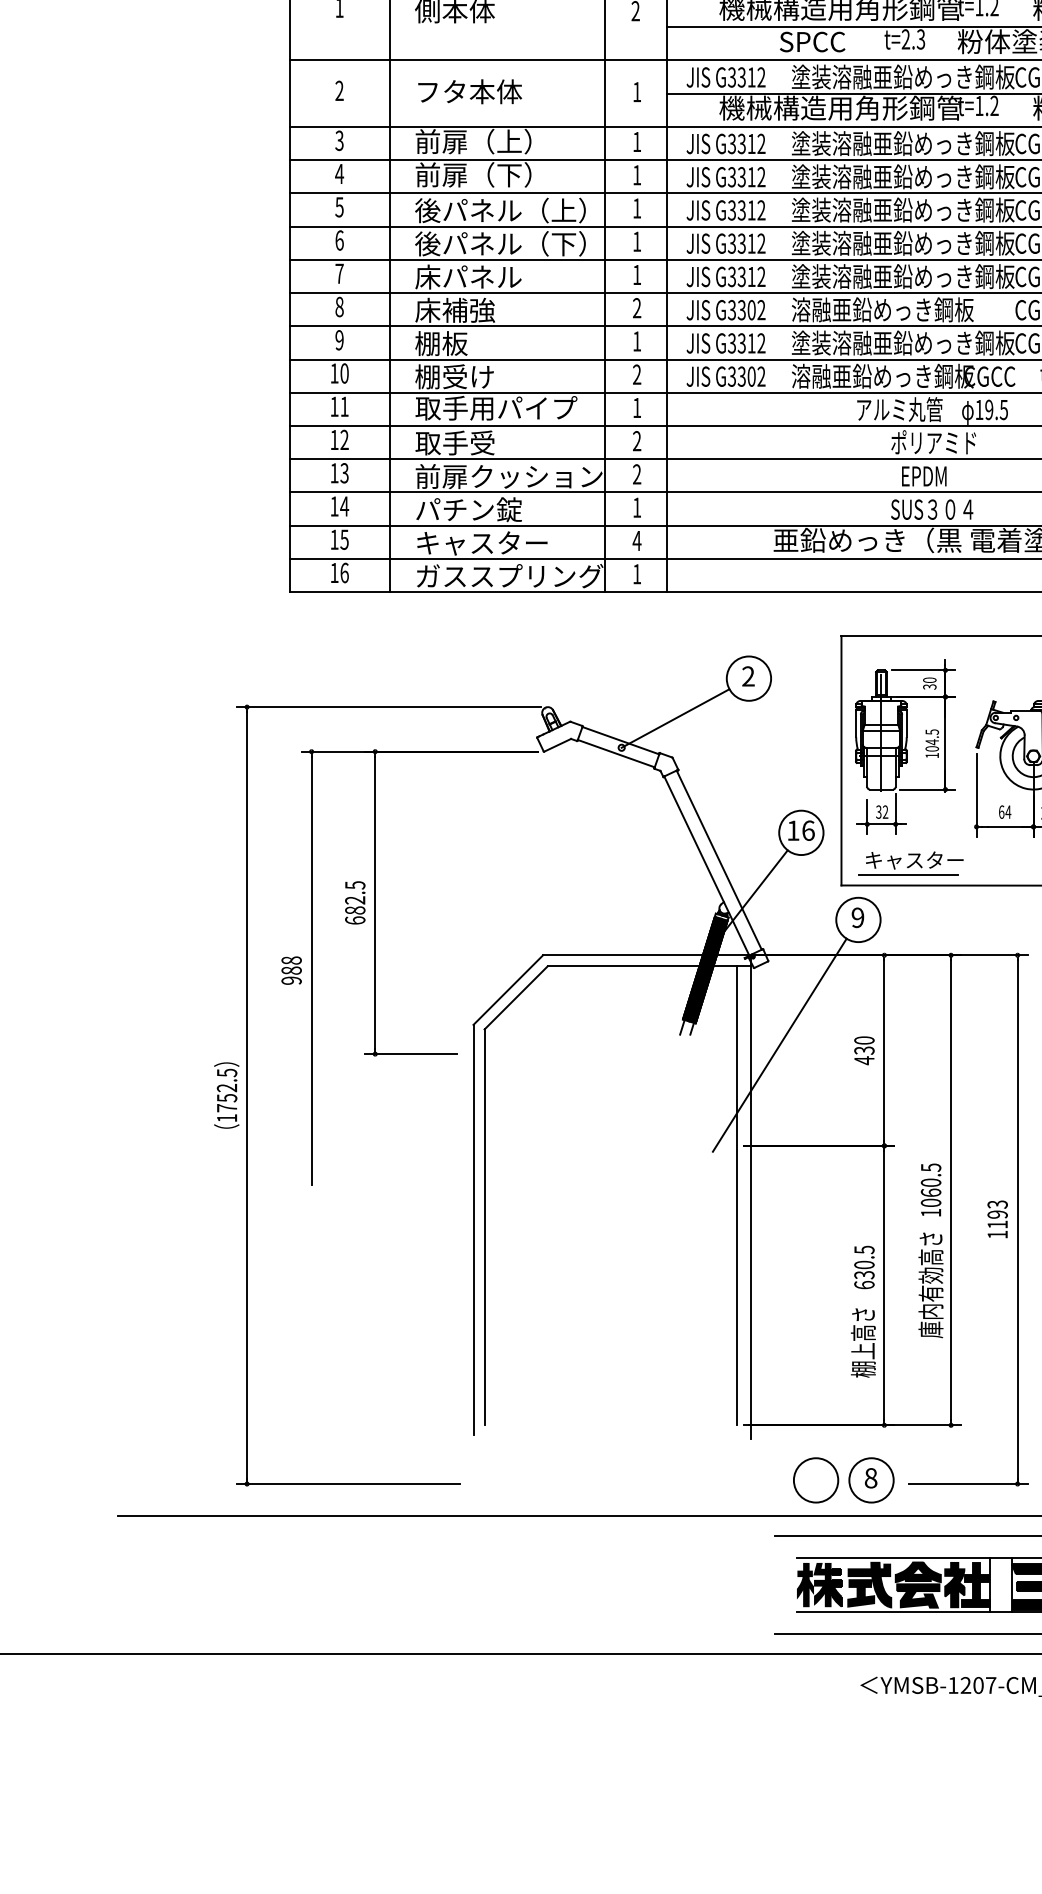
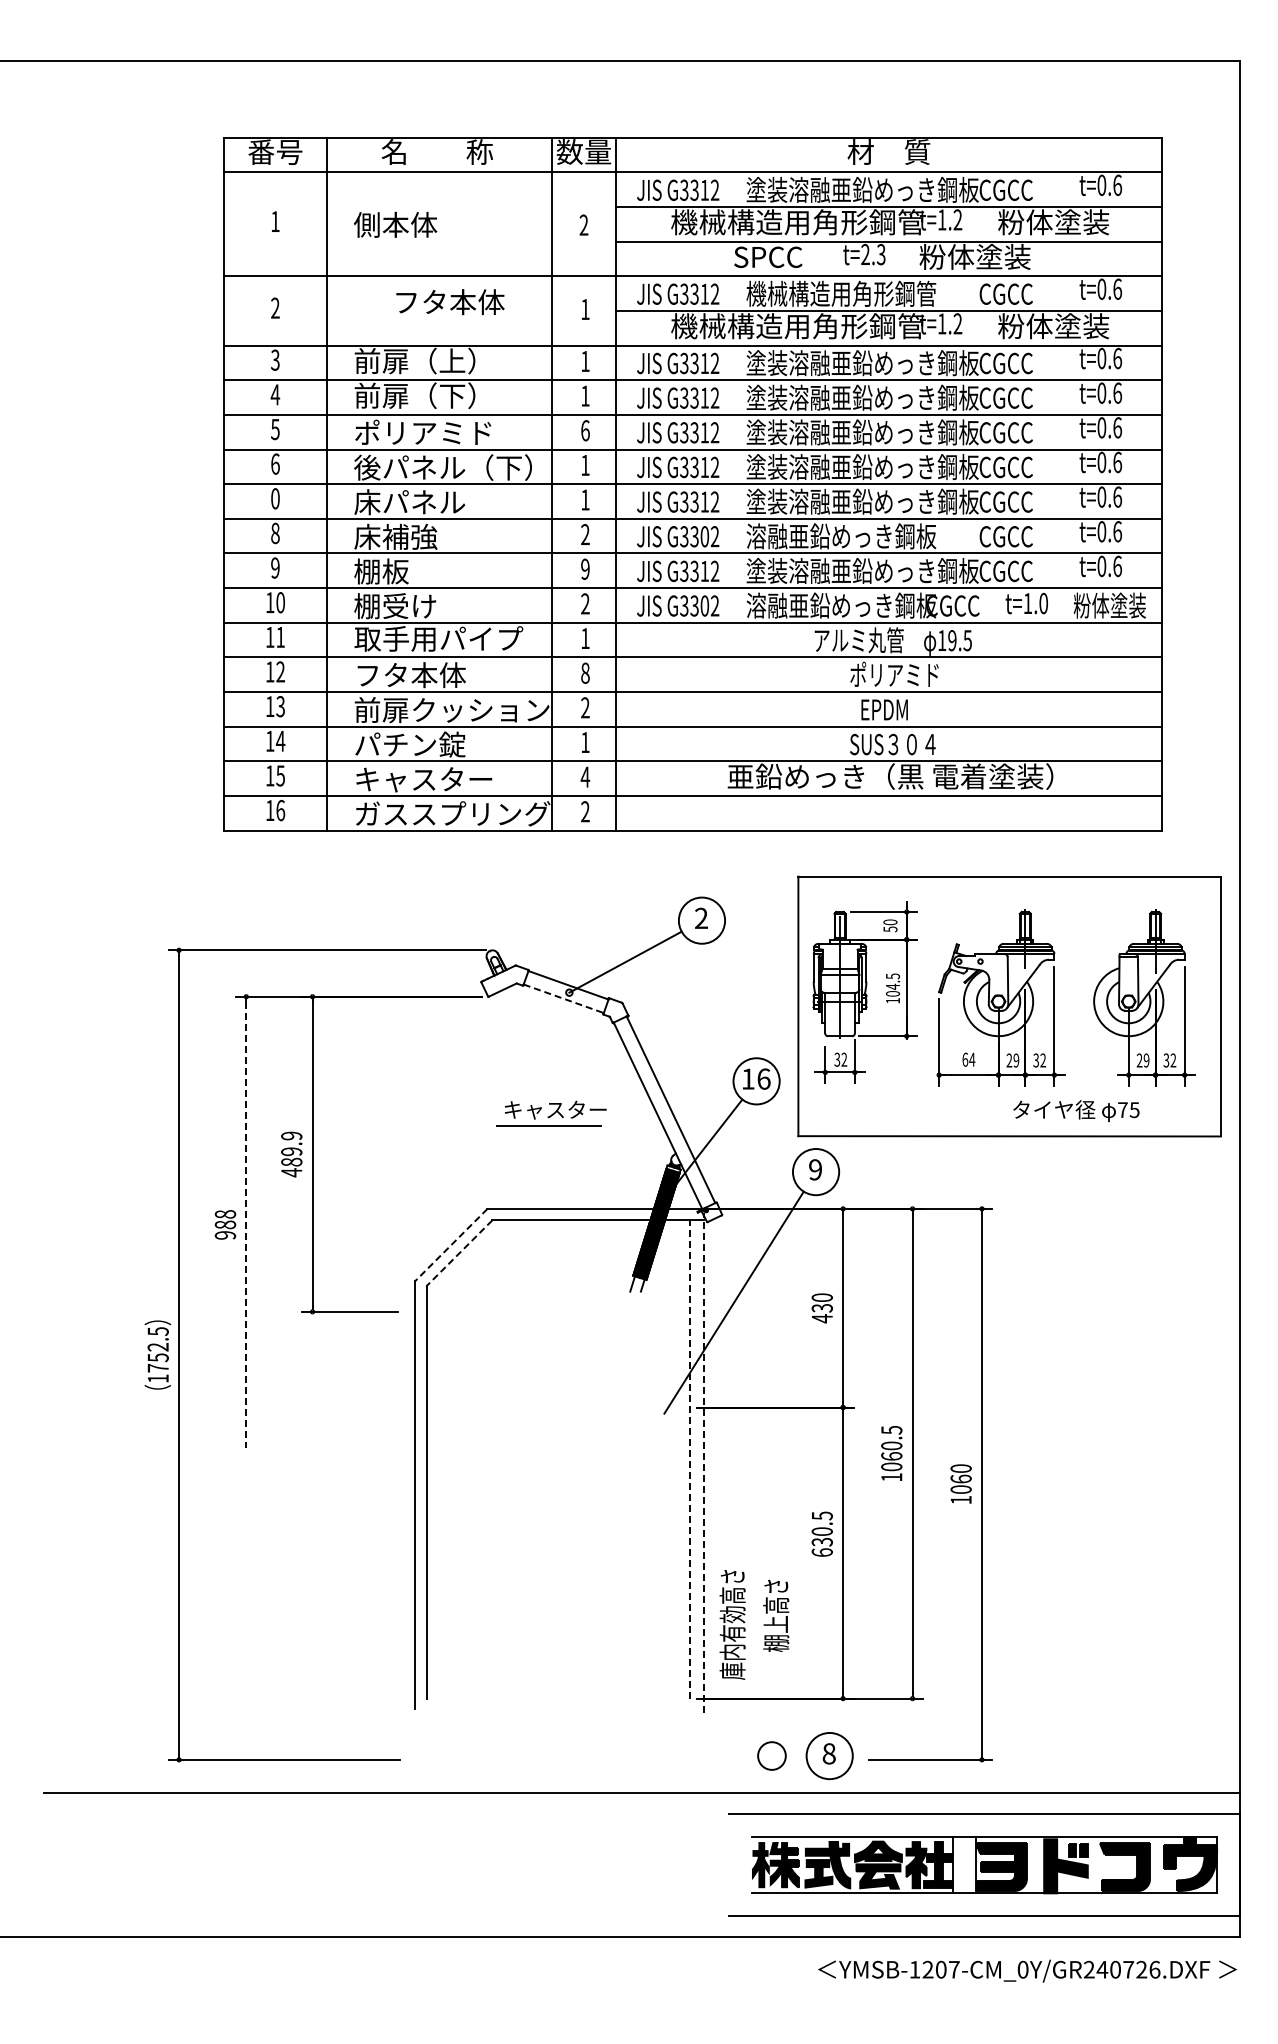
text: (902, 76) -> (862, 293), 塗装溶融亜鉛めっき鋼板 -> 機械構造用角形鋼管
text: (470, 92) -> (450, 302), moved
text: (637, 208) -> (585, 430), 1 -> 6
text: (499, 210) -> (442, 432), 後パネル（上） -> ポリアミド
text: (339, 273) -> (275, 498), 7 -> 0
text: (637, 340) -> (585, 568), 1 -> 9
text: (637, 440) -> (585, 672), 2 -> 8
text: (468, 443) -> (409, 675), 取手受 -> フタ本体
text: (637, 573) -> (585, 811), 1 -> 2
text: (928, 686) -> (889, 928), 30 -> 50
line: (616, 753) -> (563, 998), solid -> dashed
part: (910, 863) -> (551, 1113), moved
text: (355, 903) -> (291, 1154), 682.5 -> 489.9
line: (311, 970) -> (246, 1224), solid -> dashed
line: (507, 990) -> (450, 1245), solid -> dashed
line: (516, 998) -> (459, 1253), solid -> dashed
line: (736, 1195) -> (689, 1459), solid -> dashed
line: (750, 1198) -> (703, 1462), solid -> dashed
text: (997, 1214) -> (960, 1478), 1193 -> 1060
text: (930, 1285) -> (732, 1624), moved
text: (863, 1342) -> (776, 1615), moved
circle: (815, 1479) -> (771, 1755), size x0.6

